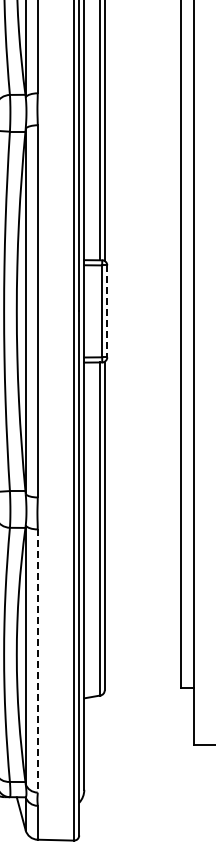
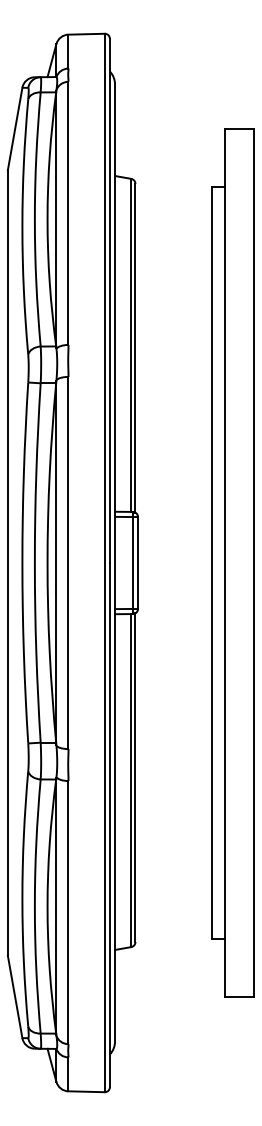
line: (107, 311) -> (138, 563), dashed -> solid
line: (37, 660) -> (68, 912), dashed -> solid

